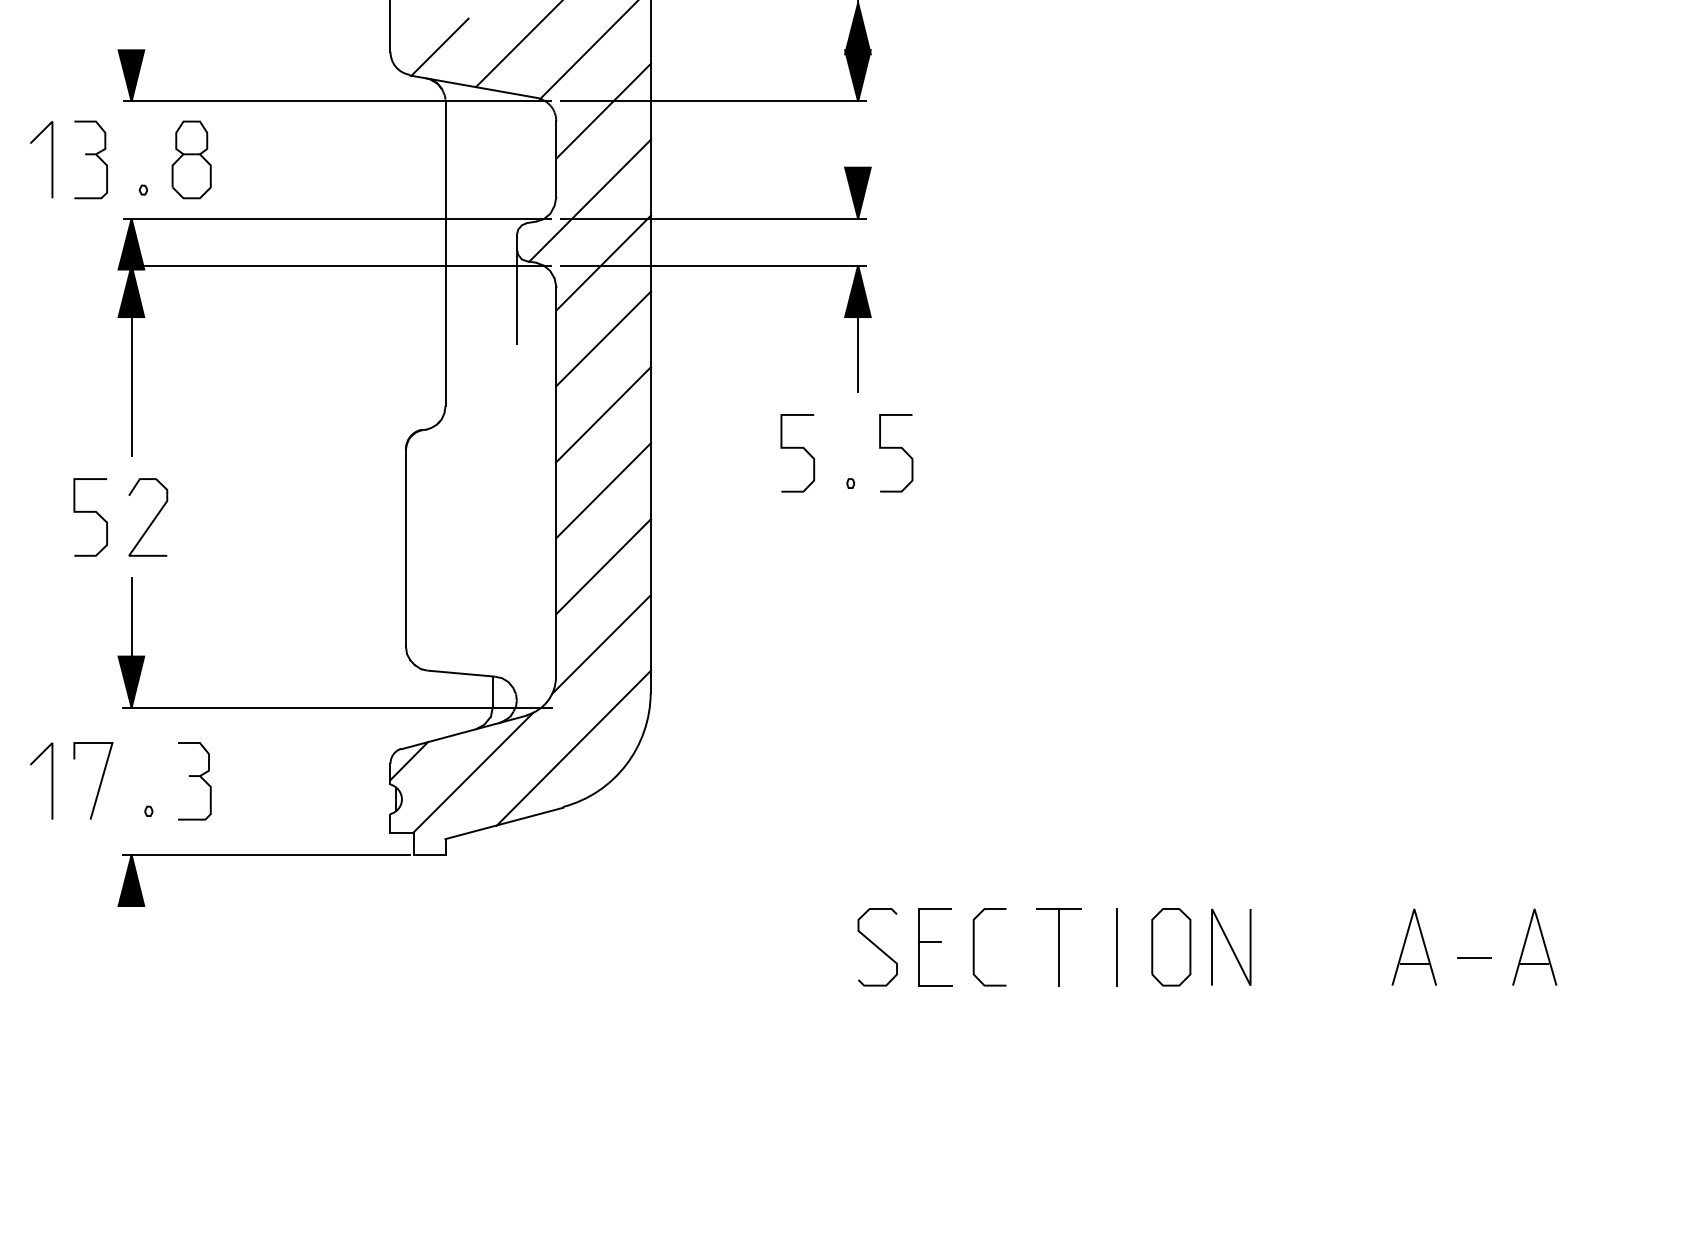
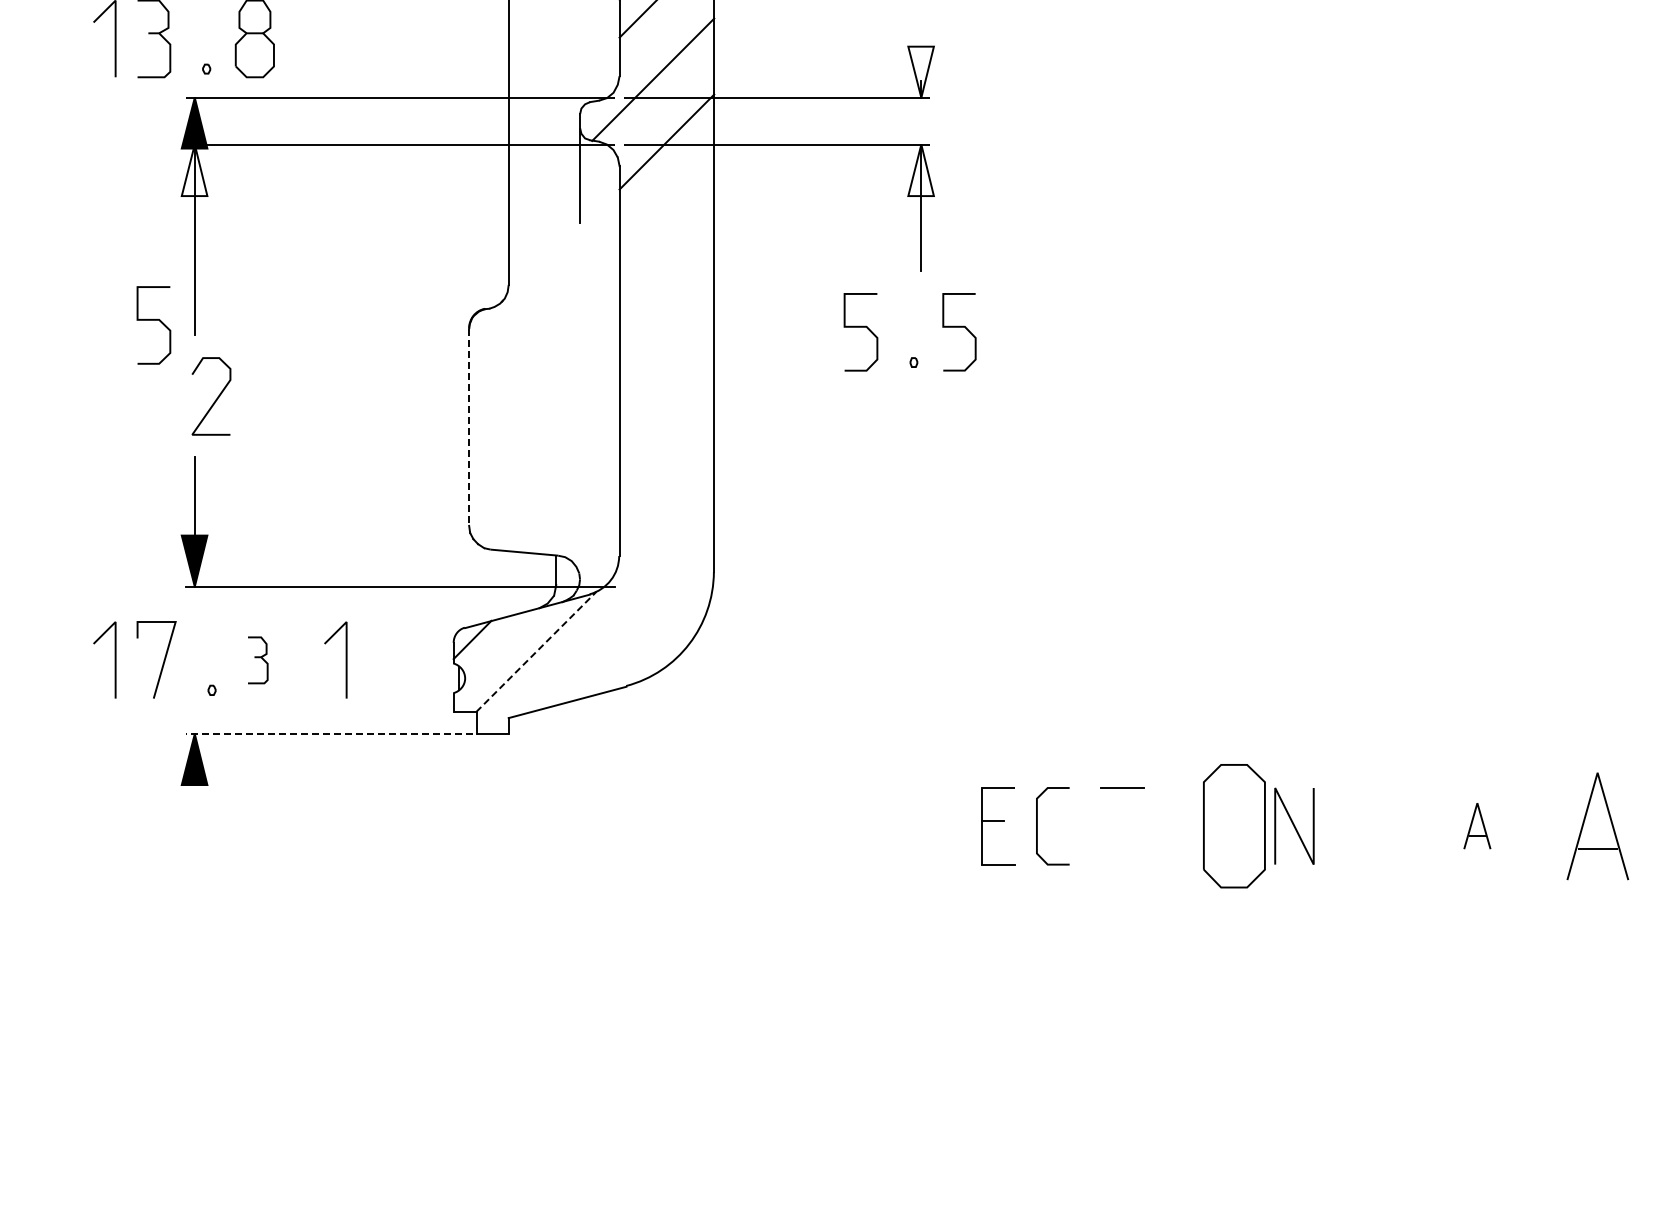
fill: (857, 192) -> (920, 71), removed
fill: (131, 291) -> (194, 170), removed
fill: (857, 291) -> (920, 170), removed
line: (603, 338) -> (666, 217), removed
line: (603, 414) -> (666, 293), removed
line: (603, 490) -> (666, 369), removed
curve: (90, 512) -> (153, 320), moved
line: (405, 548) -> (468, 427), solid -> dashed
line: (603, 566) -> (666, 445), removed
line: (601, 644) -> (664, 523), removed
line: (573, 747) -> (636, 626), removed
line: (473, 772) -> (536, 651), solid -> dashed
line: (282, 780) -> (345, 659), added
part: (194, 781) -> (257, 660), size x0.6
line: (265, 855) -> (328, 734), solid -> dashed
part: (1413, 946) -> (1476, 825), size x0.6
part: (1534, 946) -> (1597, 825), size x1.4
curve: (877, 947) -> (940, 826), removed
line: (1059, 947) -> (1122, 826), removed
line: (1117, 947) -> (1180, 826), removed
part: (1171, 947) -> (1234, 826), size x1.6
line: (1474, 957) -> (1537, 836), removed

